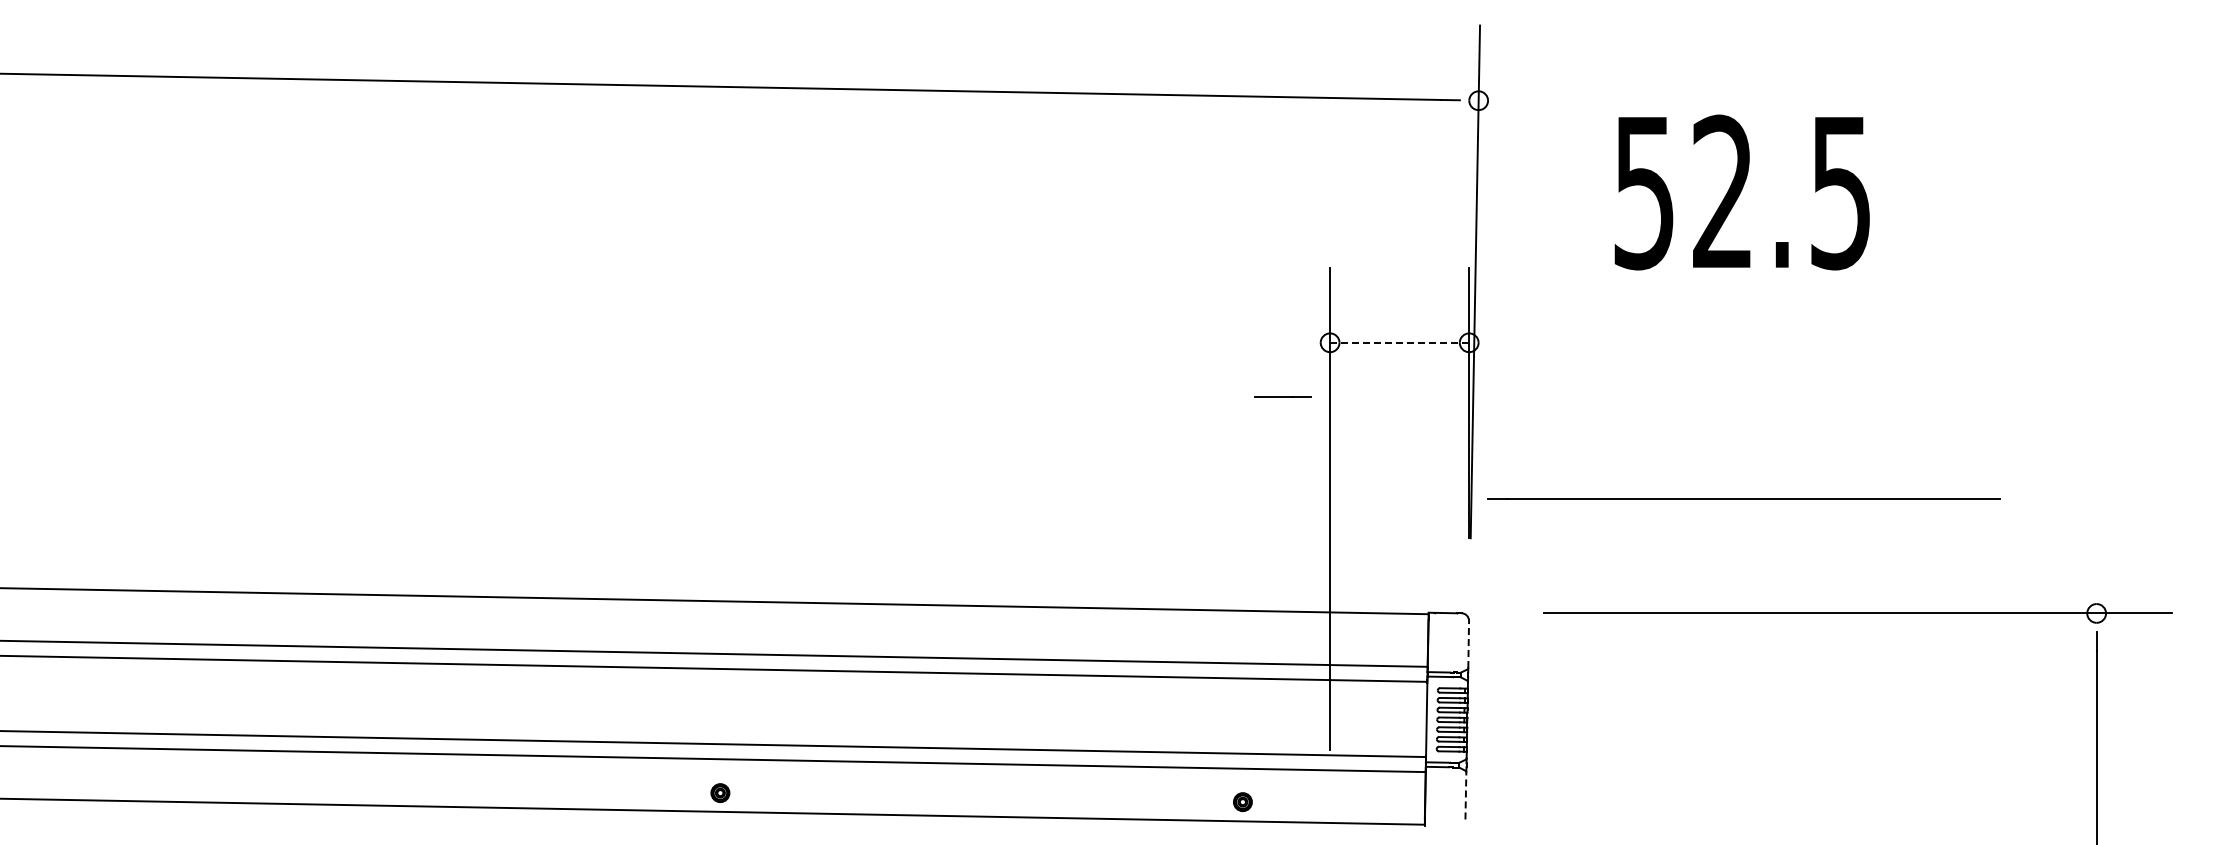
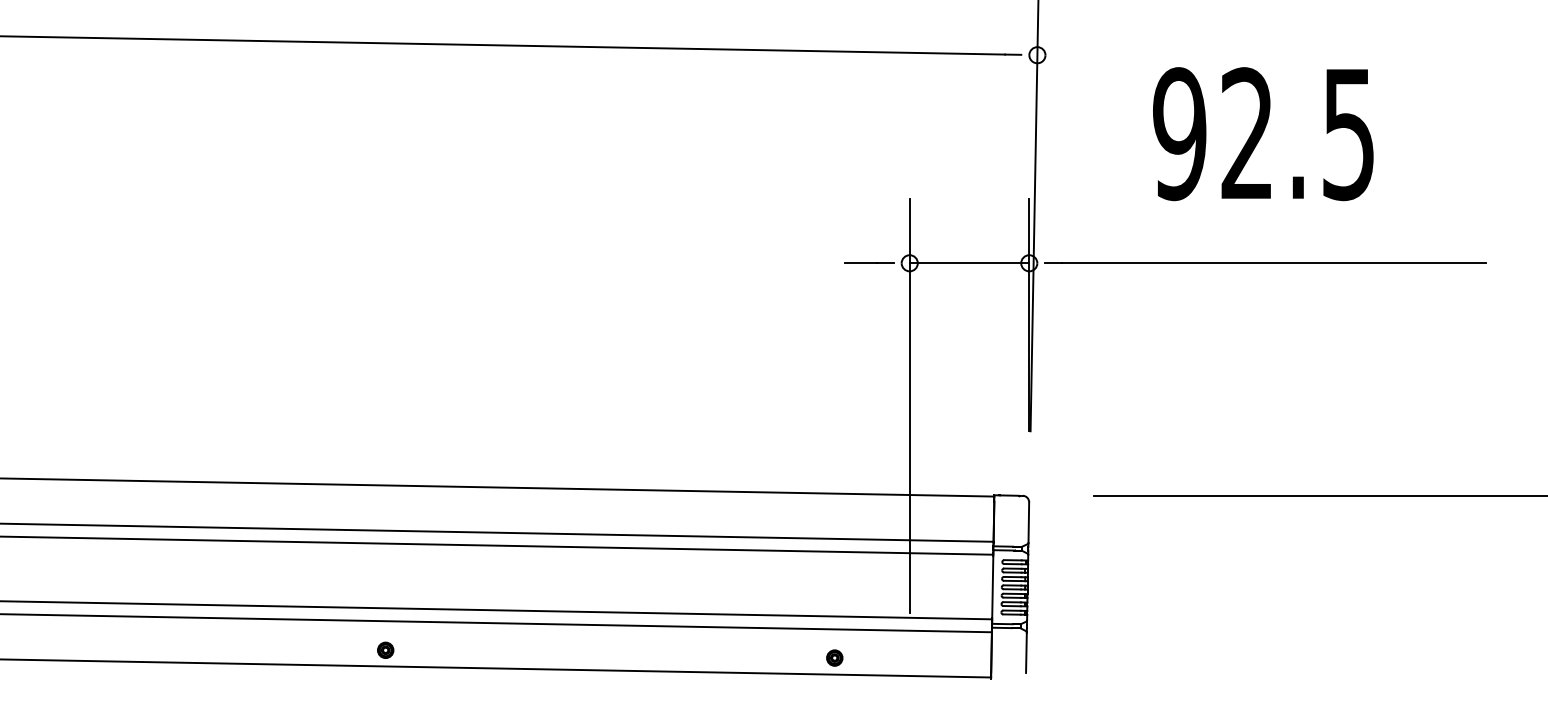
text: (1644, 192) -> (1179, 134), 52.5 -> 92.5
line: (1399, 342) -> (969, 263), dashed -> solid
line: (1282, 396) -> (868, 263), moved
line: (1743, 498) -> (1265, 263), moved
line: (1468, 644) -> (1028, 522), dashed -> solid
line: (1465, 795) -> (1026, 652), dashed -> solid

